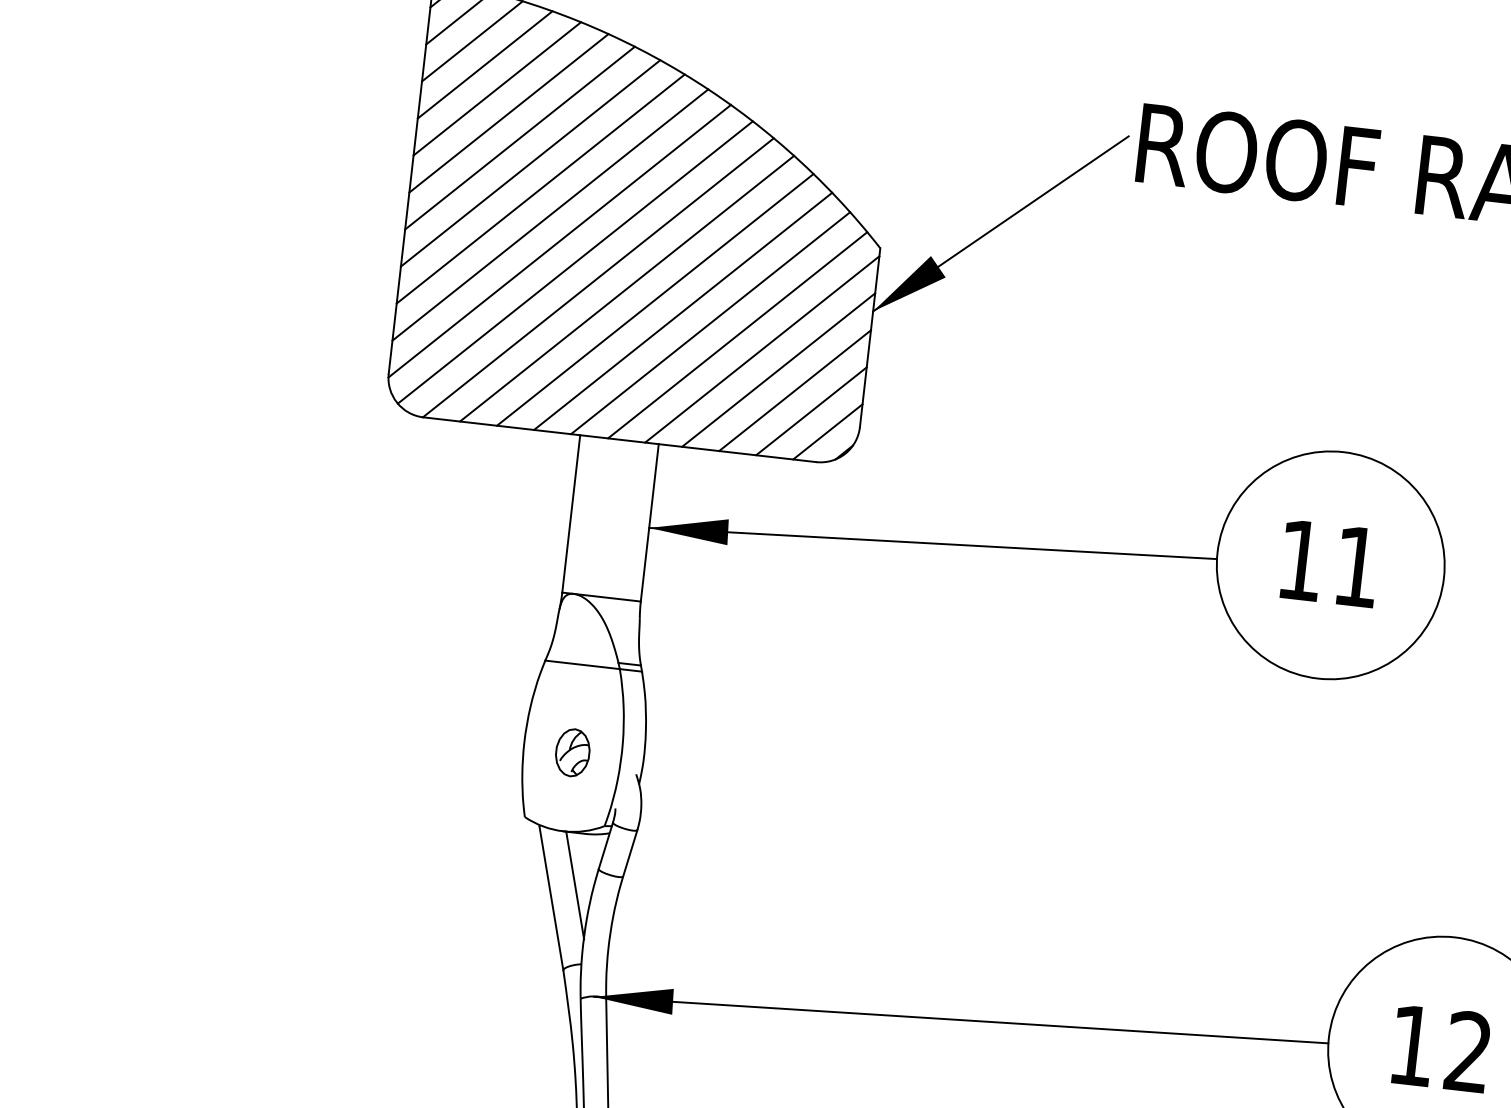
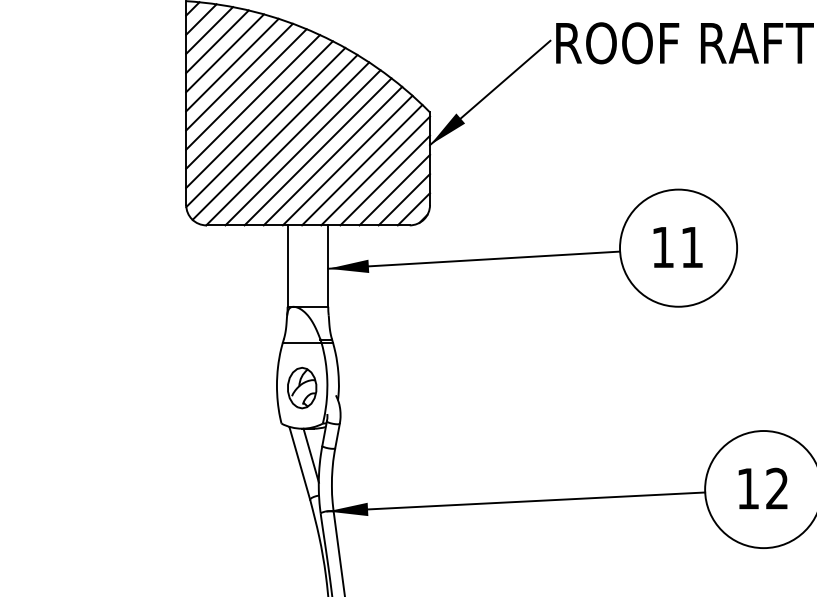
part: (573, 751) -> (302, 387), size x1.67

